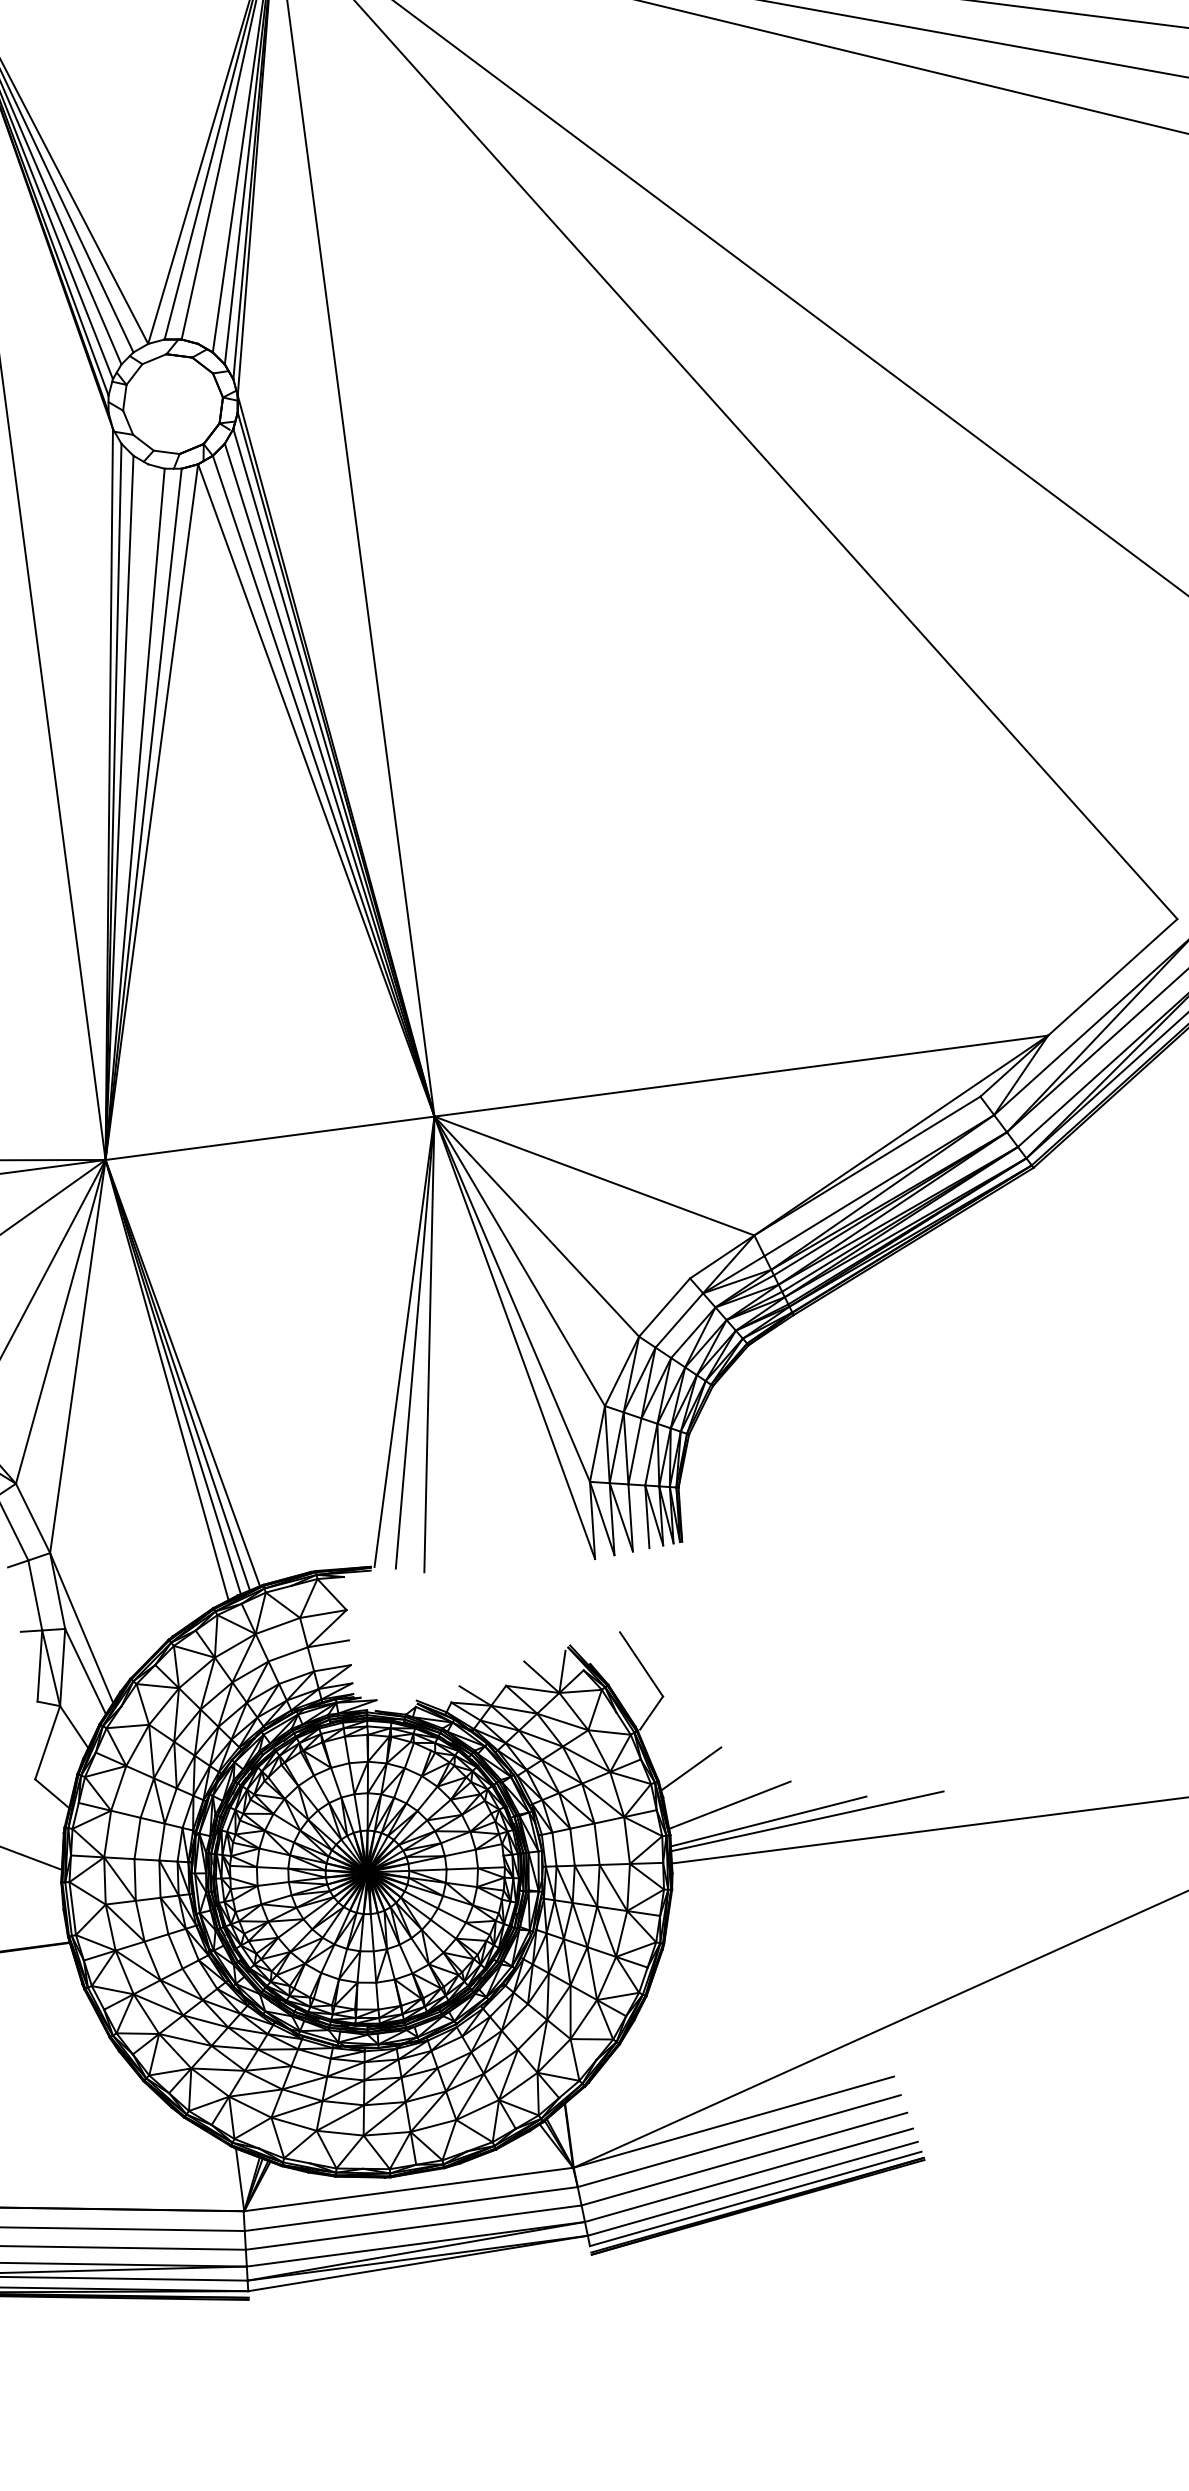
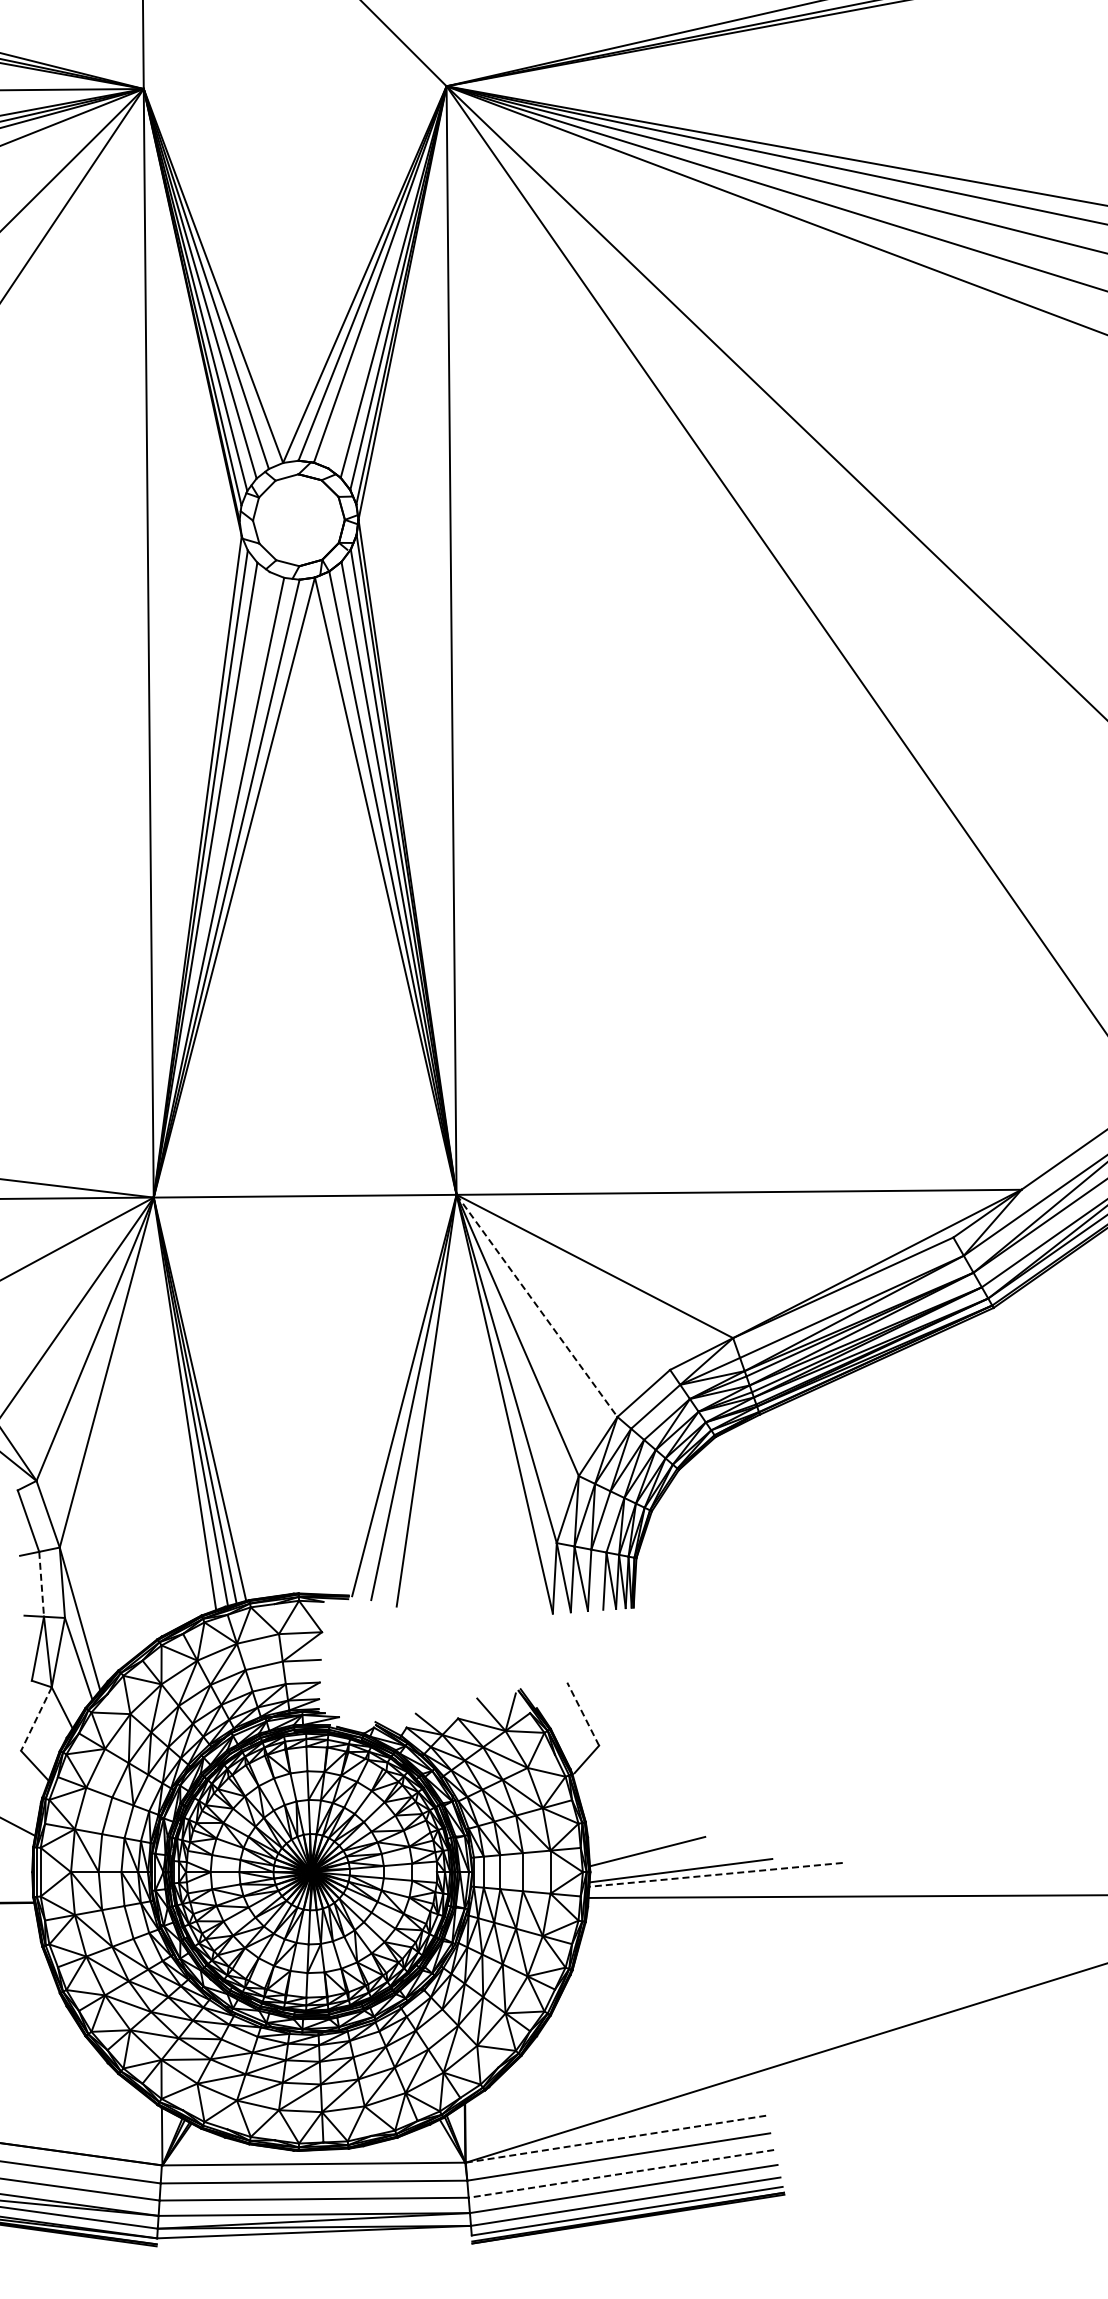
line: (537, 1227) -> (537, 1306), solid -> dashed
line: (35, 1595) -> (41, 1584), solid -> dashed
line: (640, 1663) -> (582, 1713), solid -> dashed
line: (47, 1743) -> (36, 1719), solid -> dashed
line: (691, 1769) -> (616, 1814), removed
line: (806, 1821) -> (715, 1874), solid -> dashed
line: (733, 2122) -> (615, 2139), solid -> dashed
line: (744, 2158) -> (621, 2173), solid -> dashed

